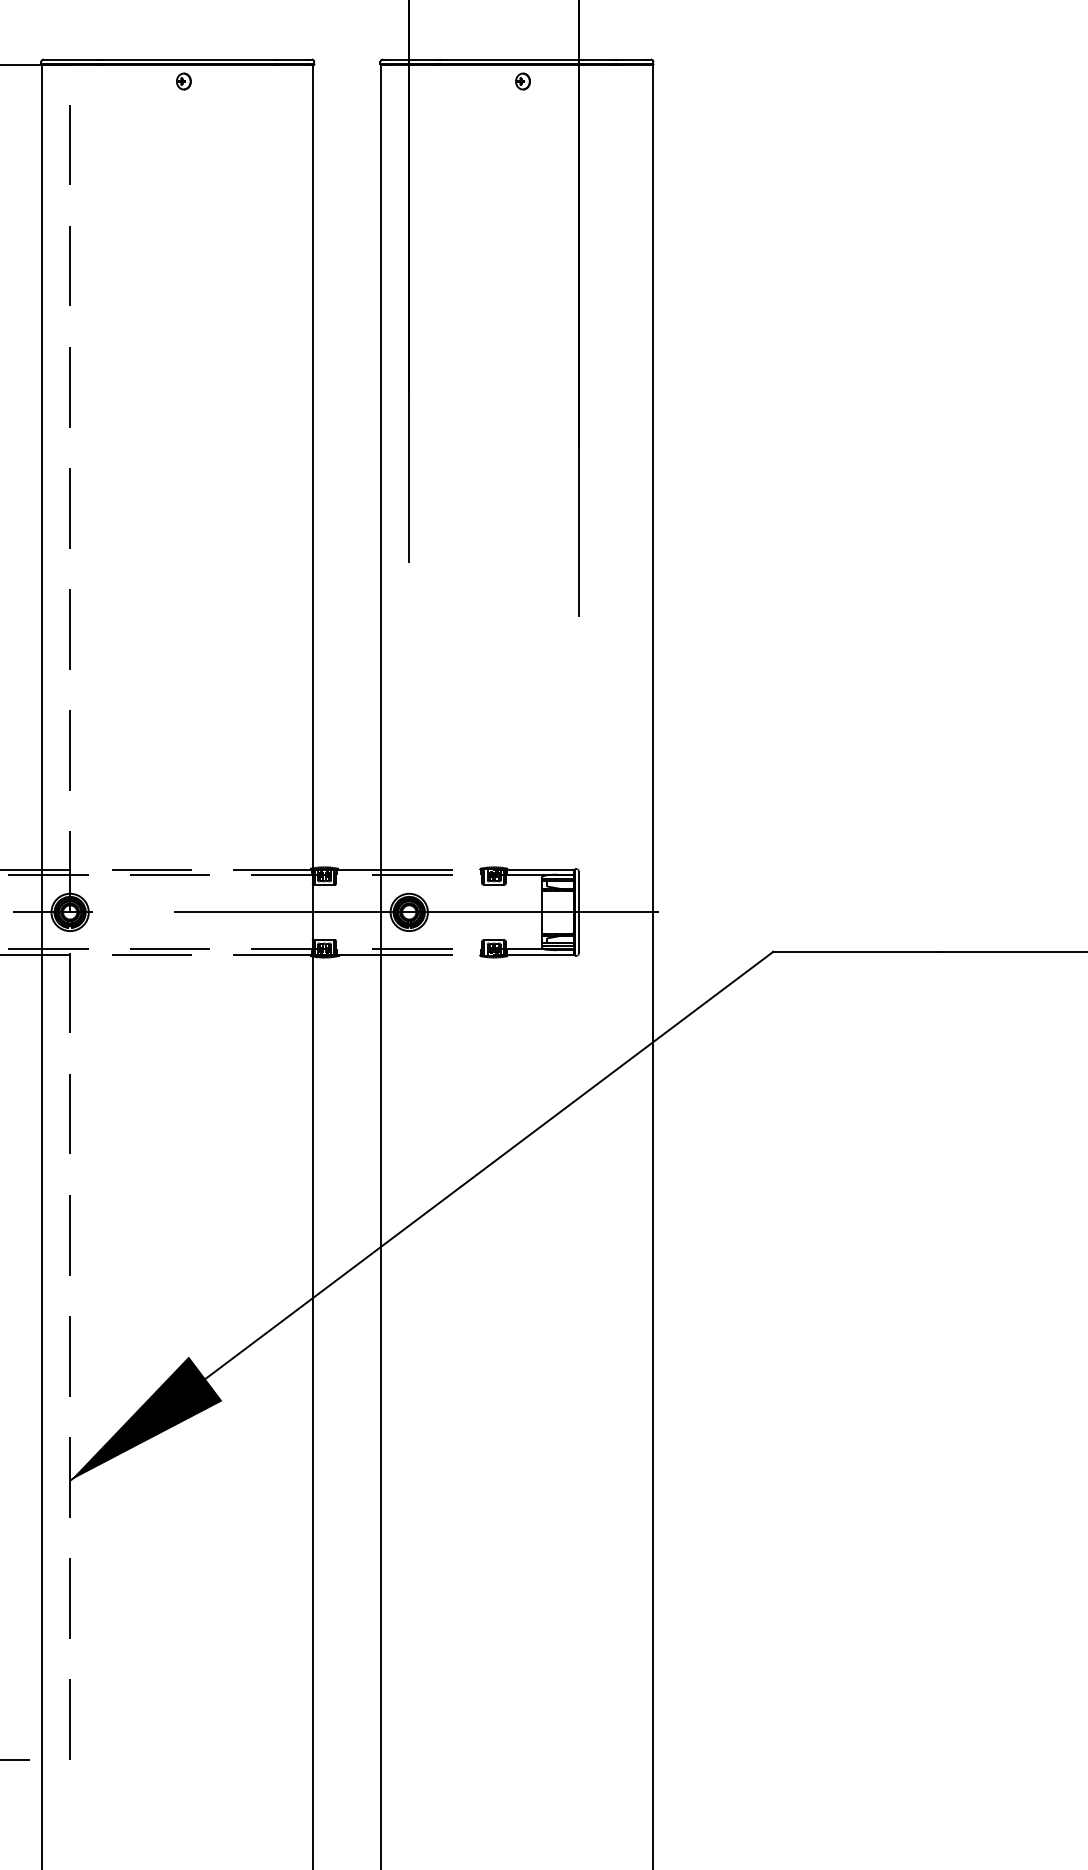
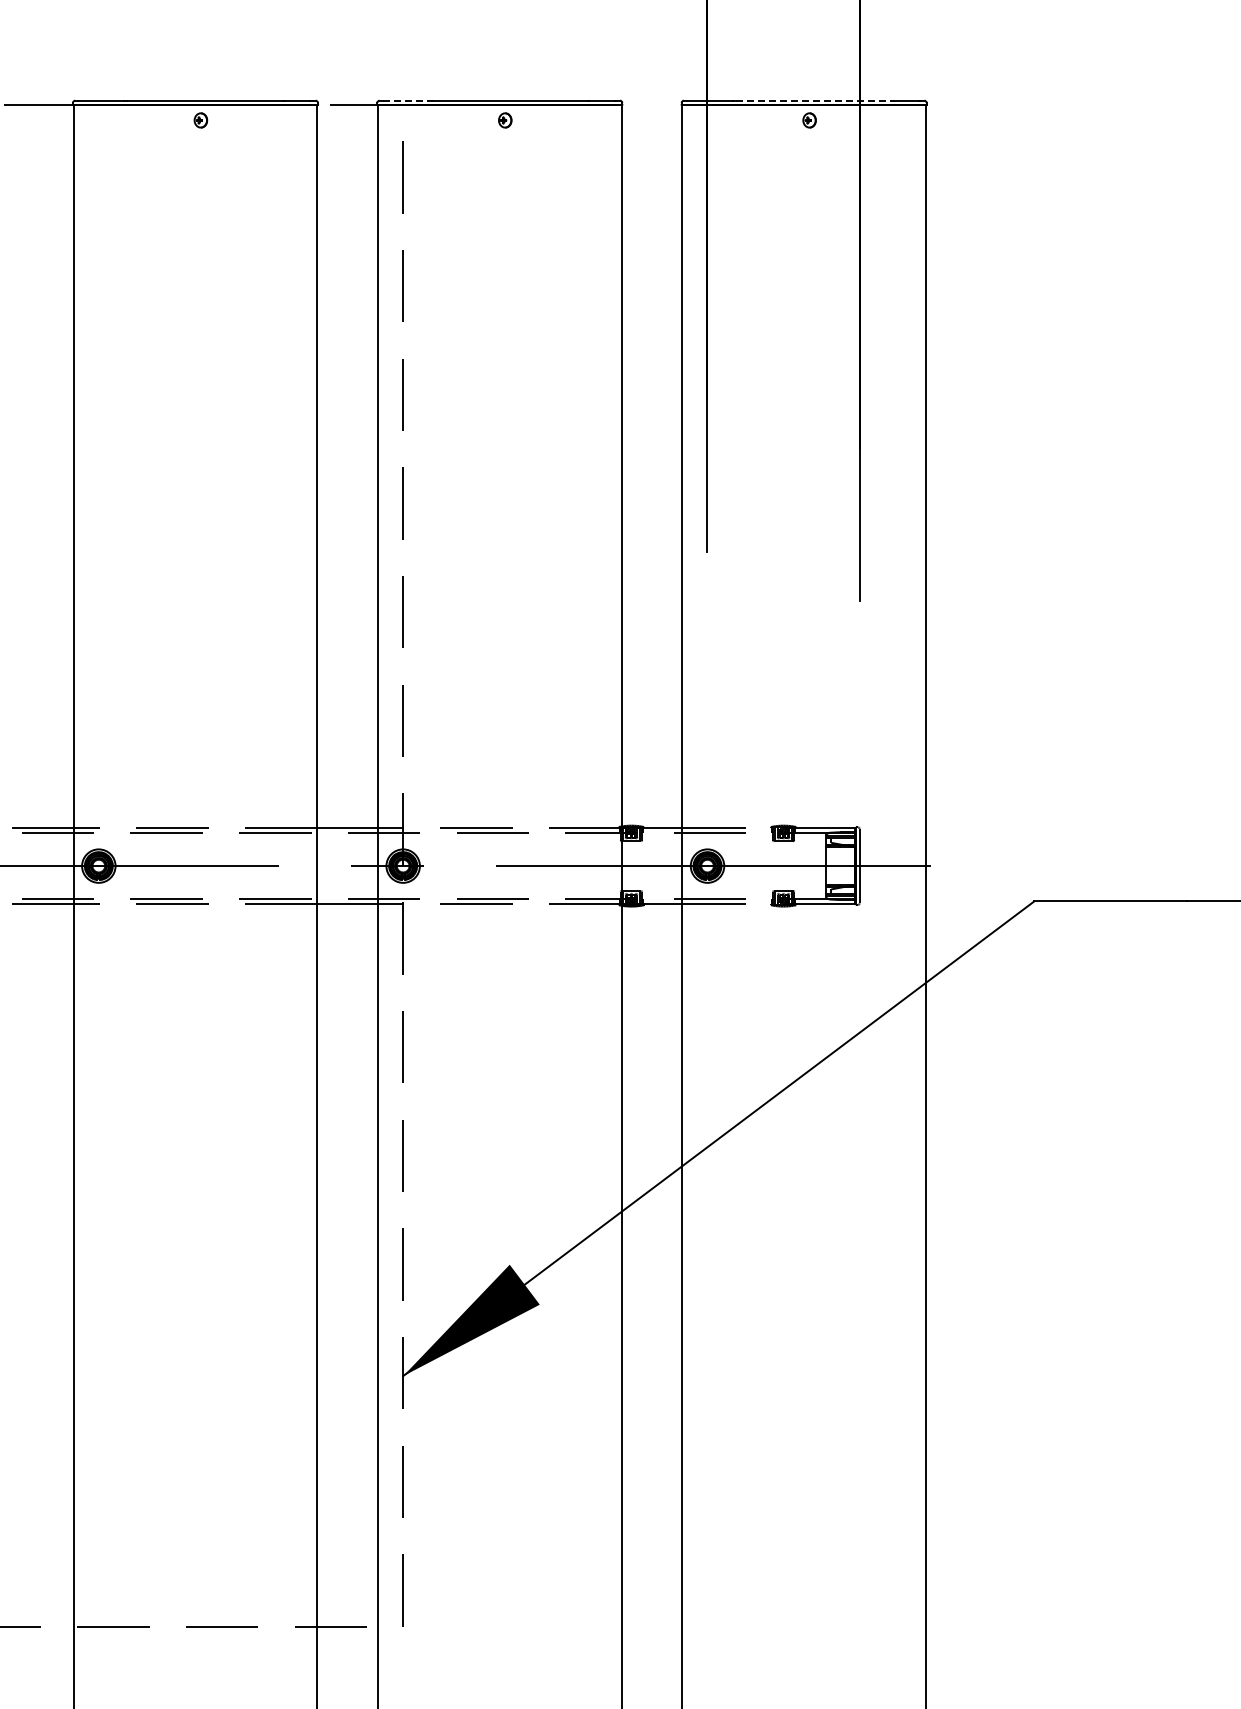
line: (72, 59) -> (405, 100), solid -> dashed
line: (528, 59) -> (814, 100), solid -> dashed

